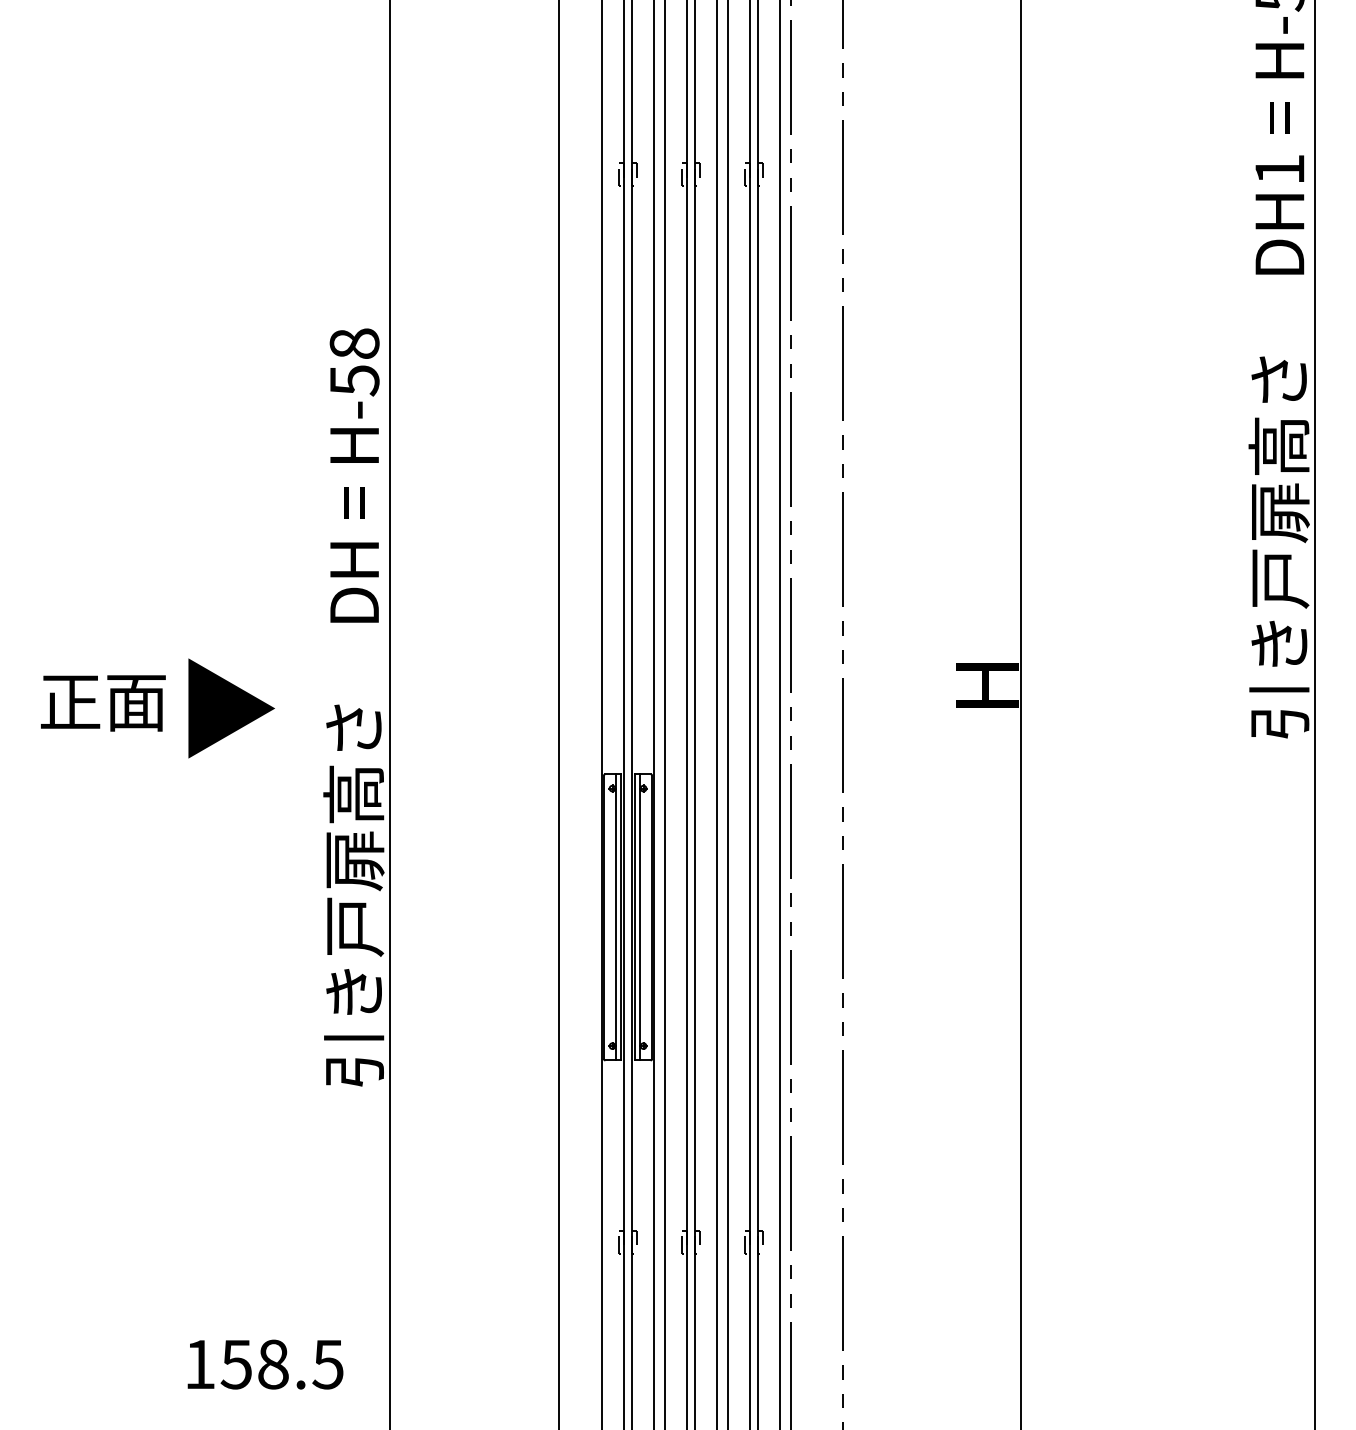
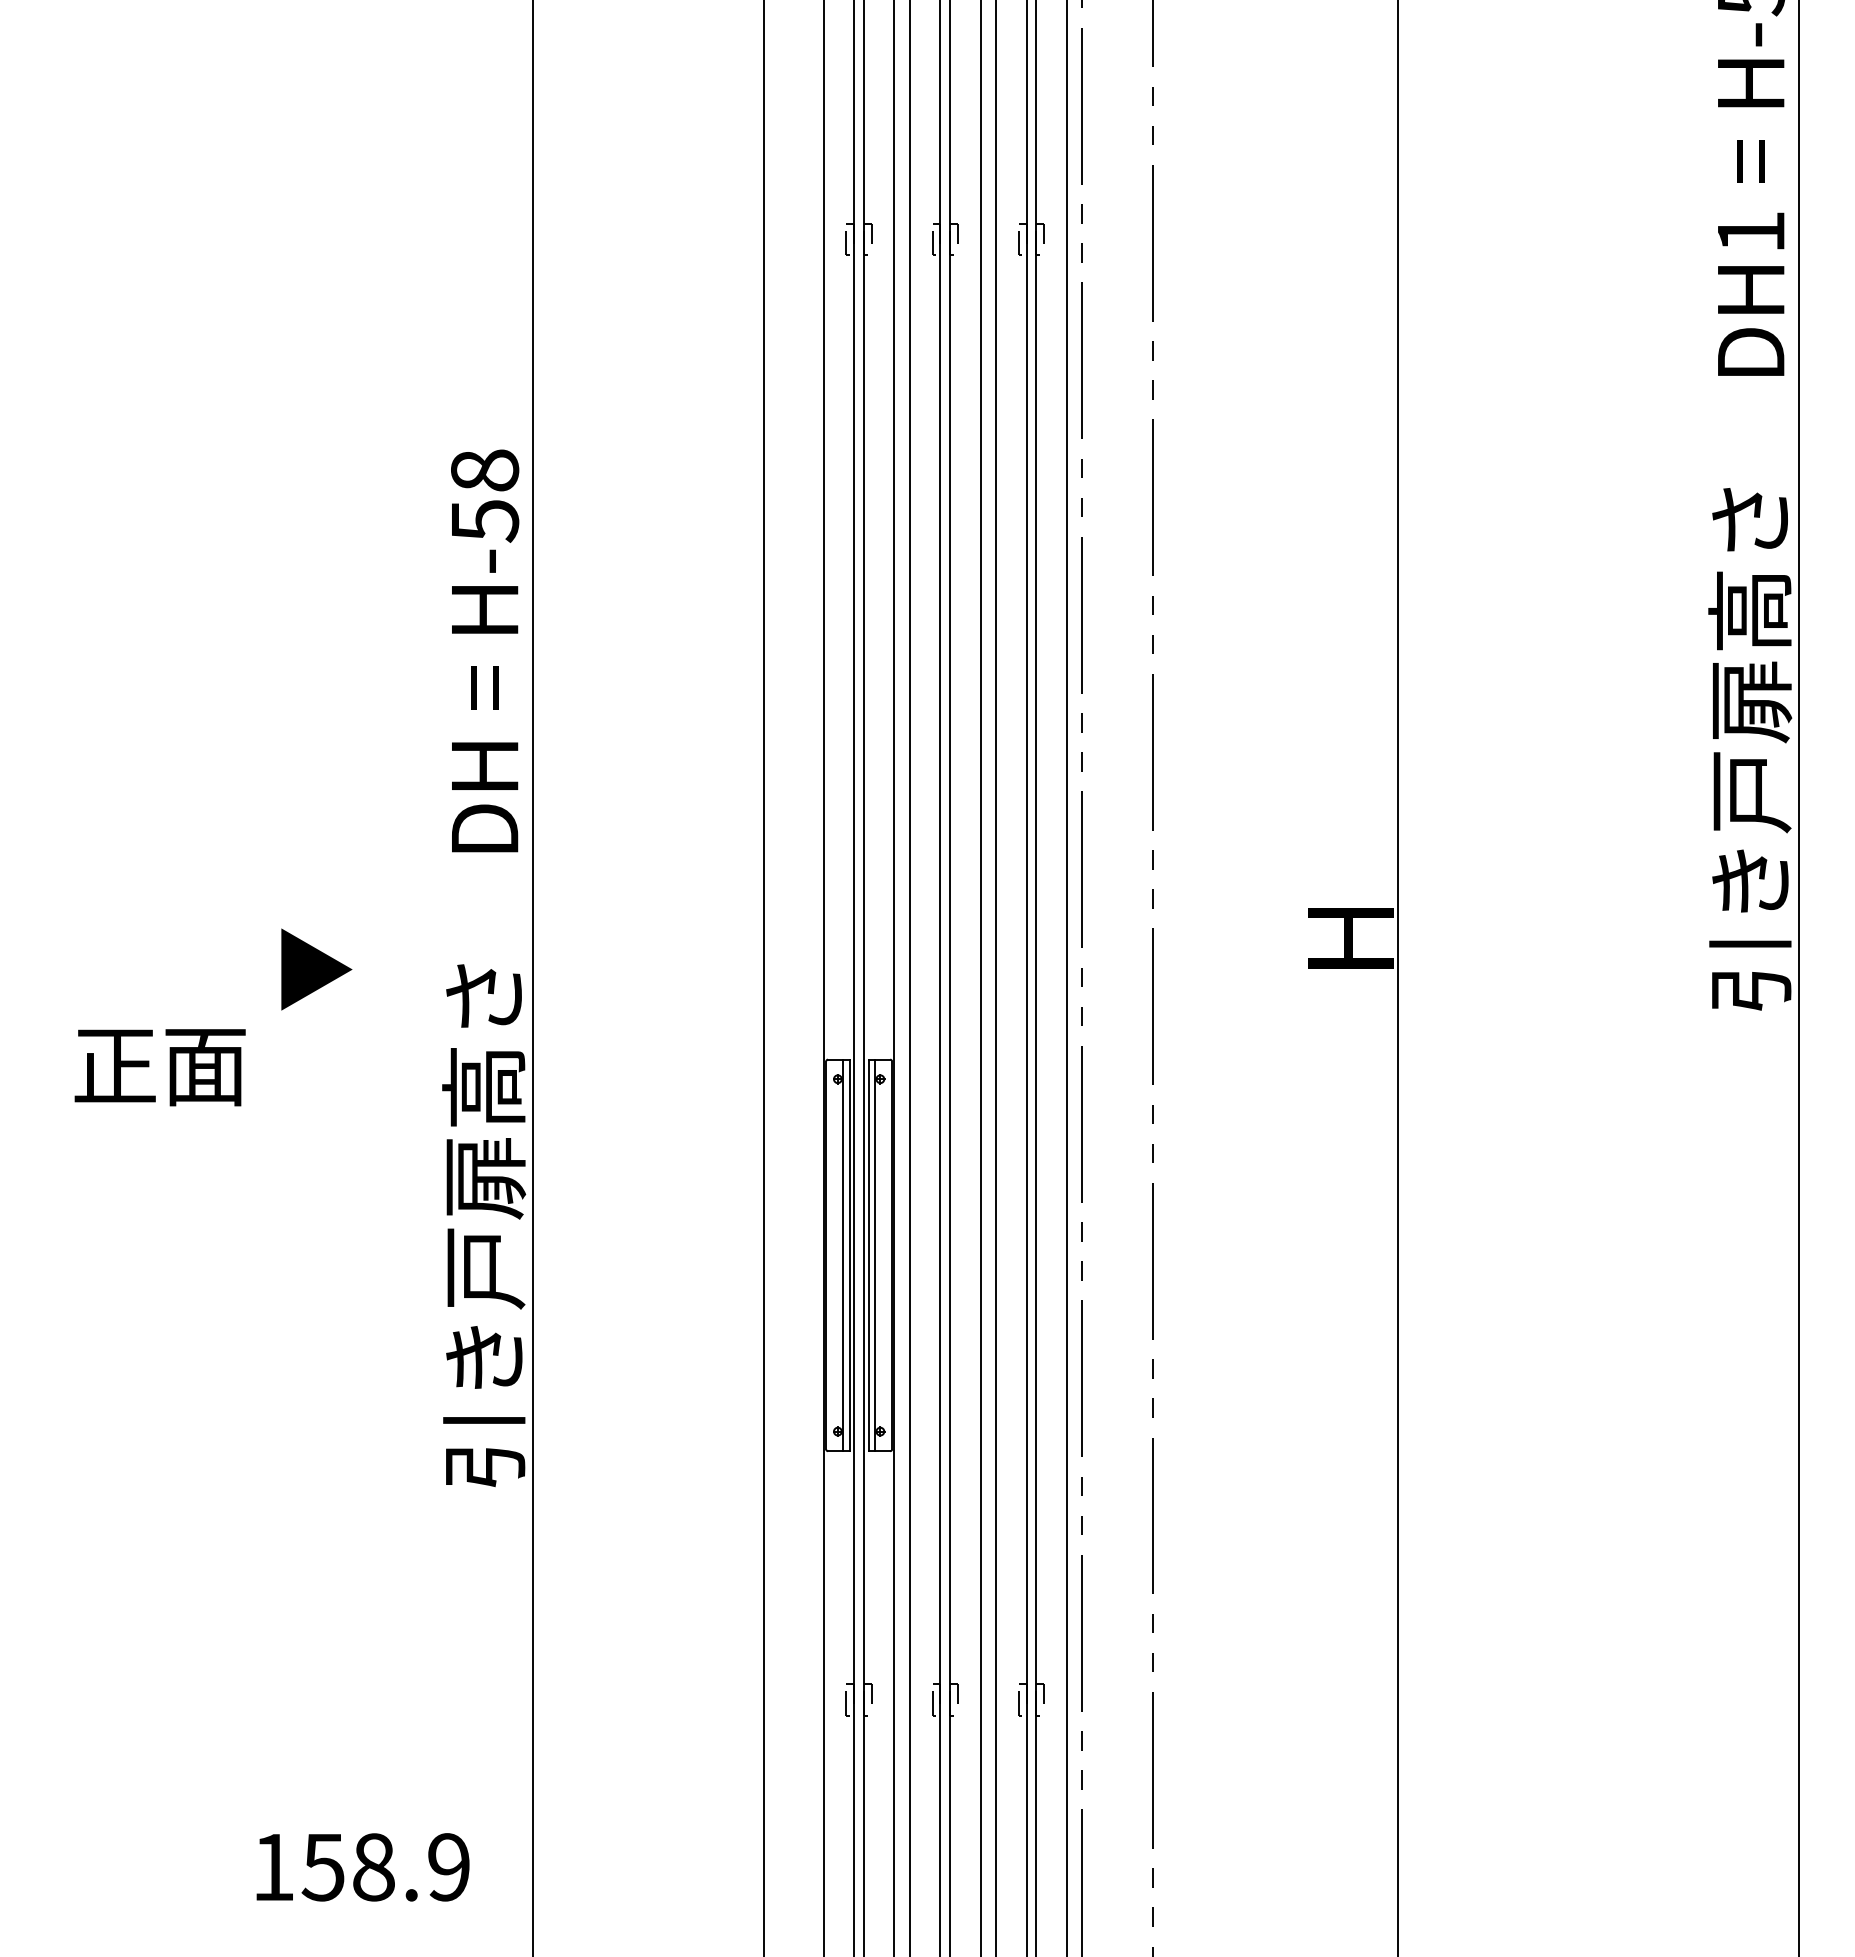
text: (102, 703) -> (159, 1067), moved
part: (231, 708) -> (316, 969), size x0.6
text: (327, 1364) -> (448, 1867), 158.5 -> 158.9

